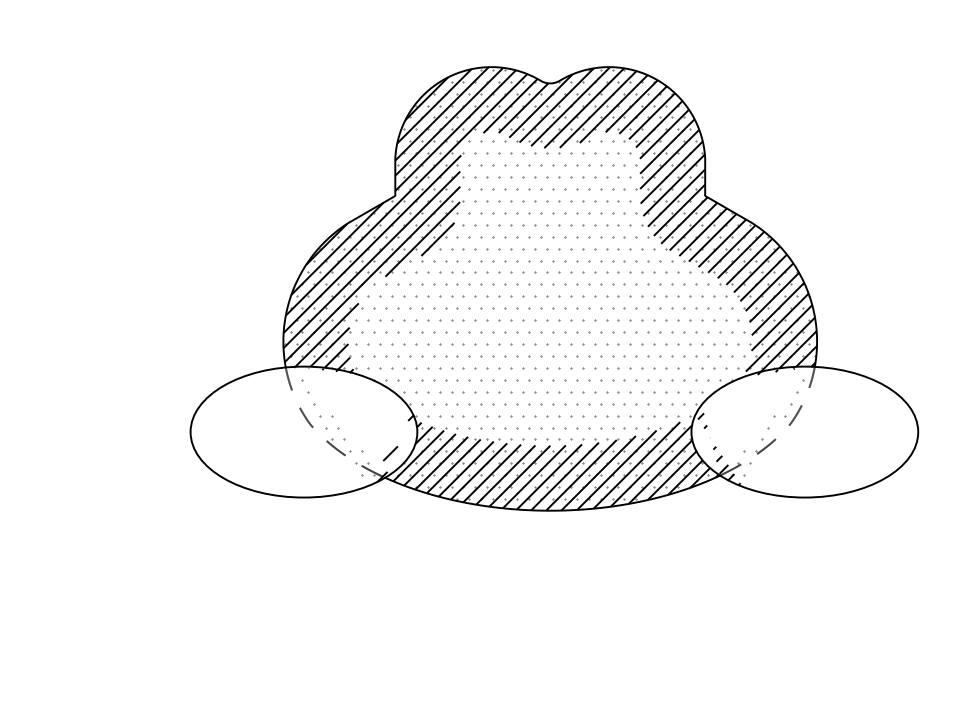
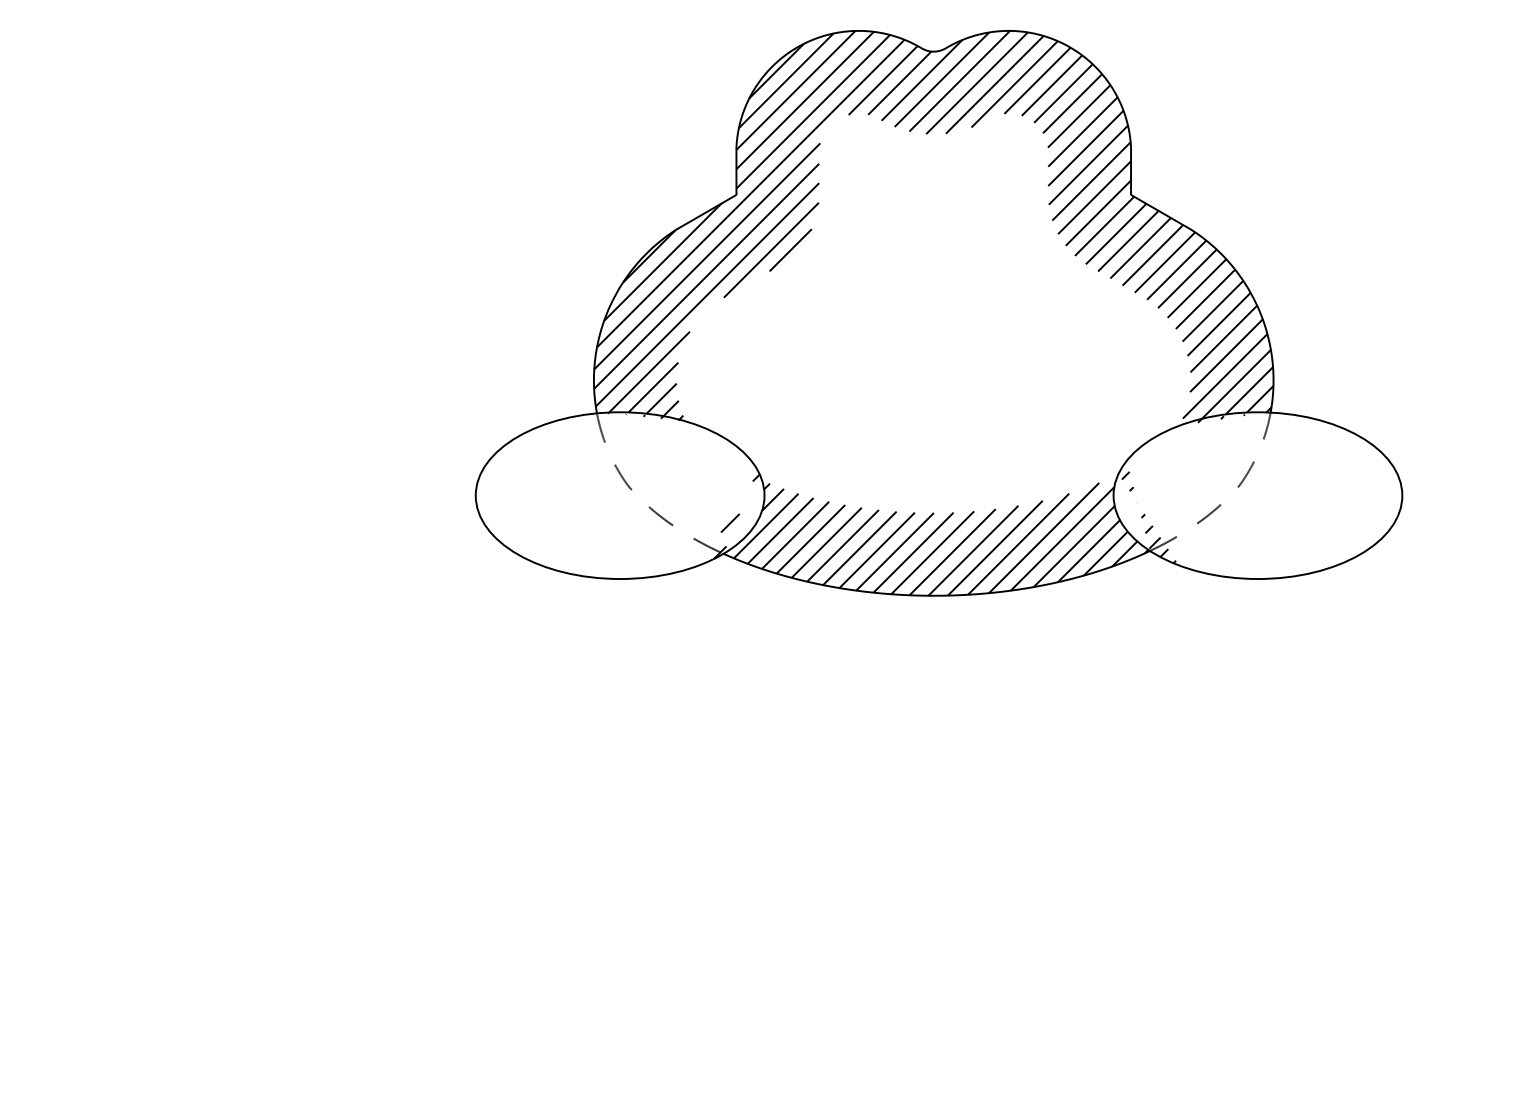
hatch: (550, 284) -> (933, 307), removed

